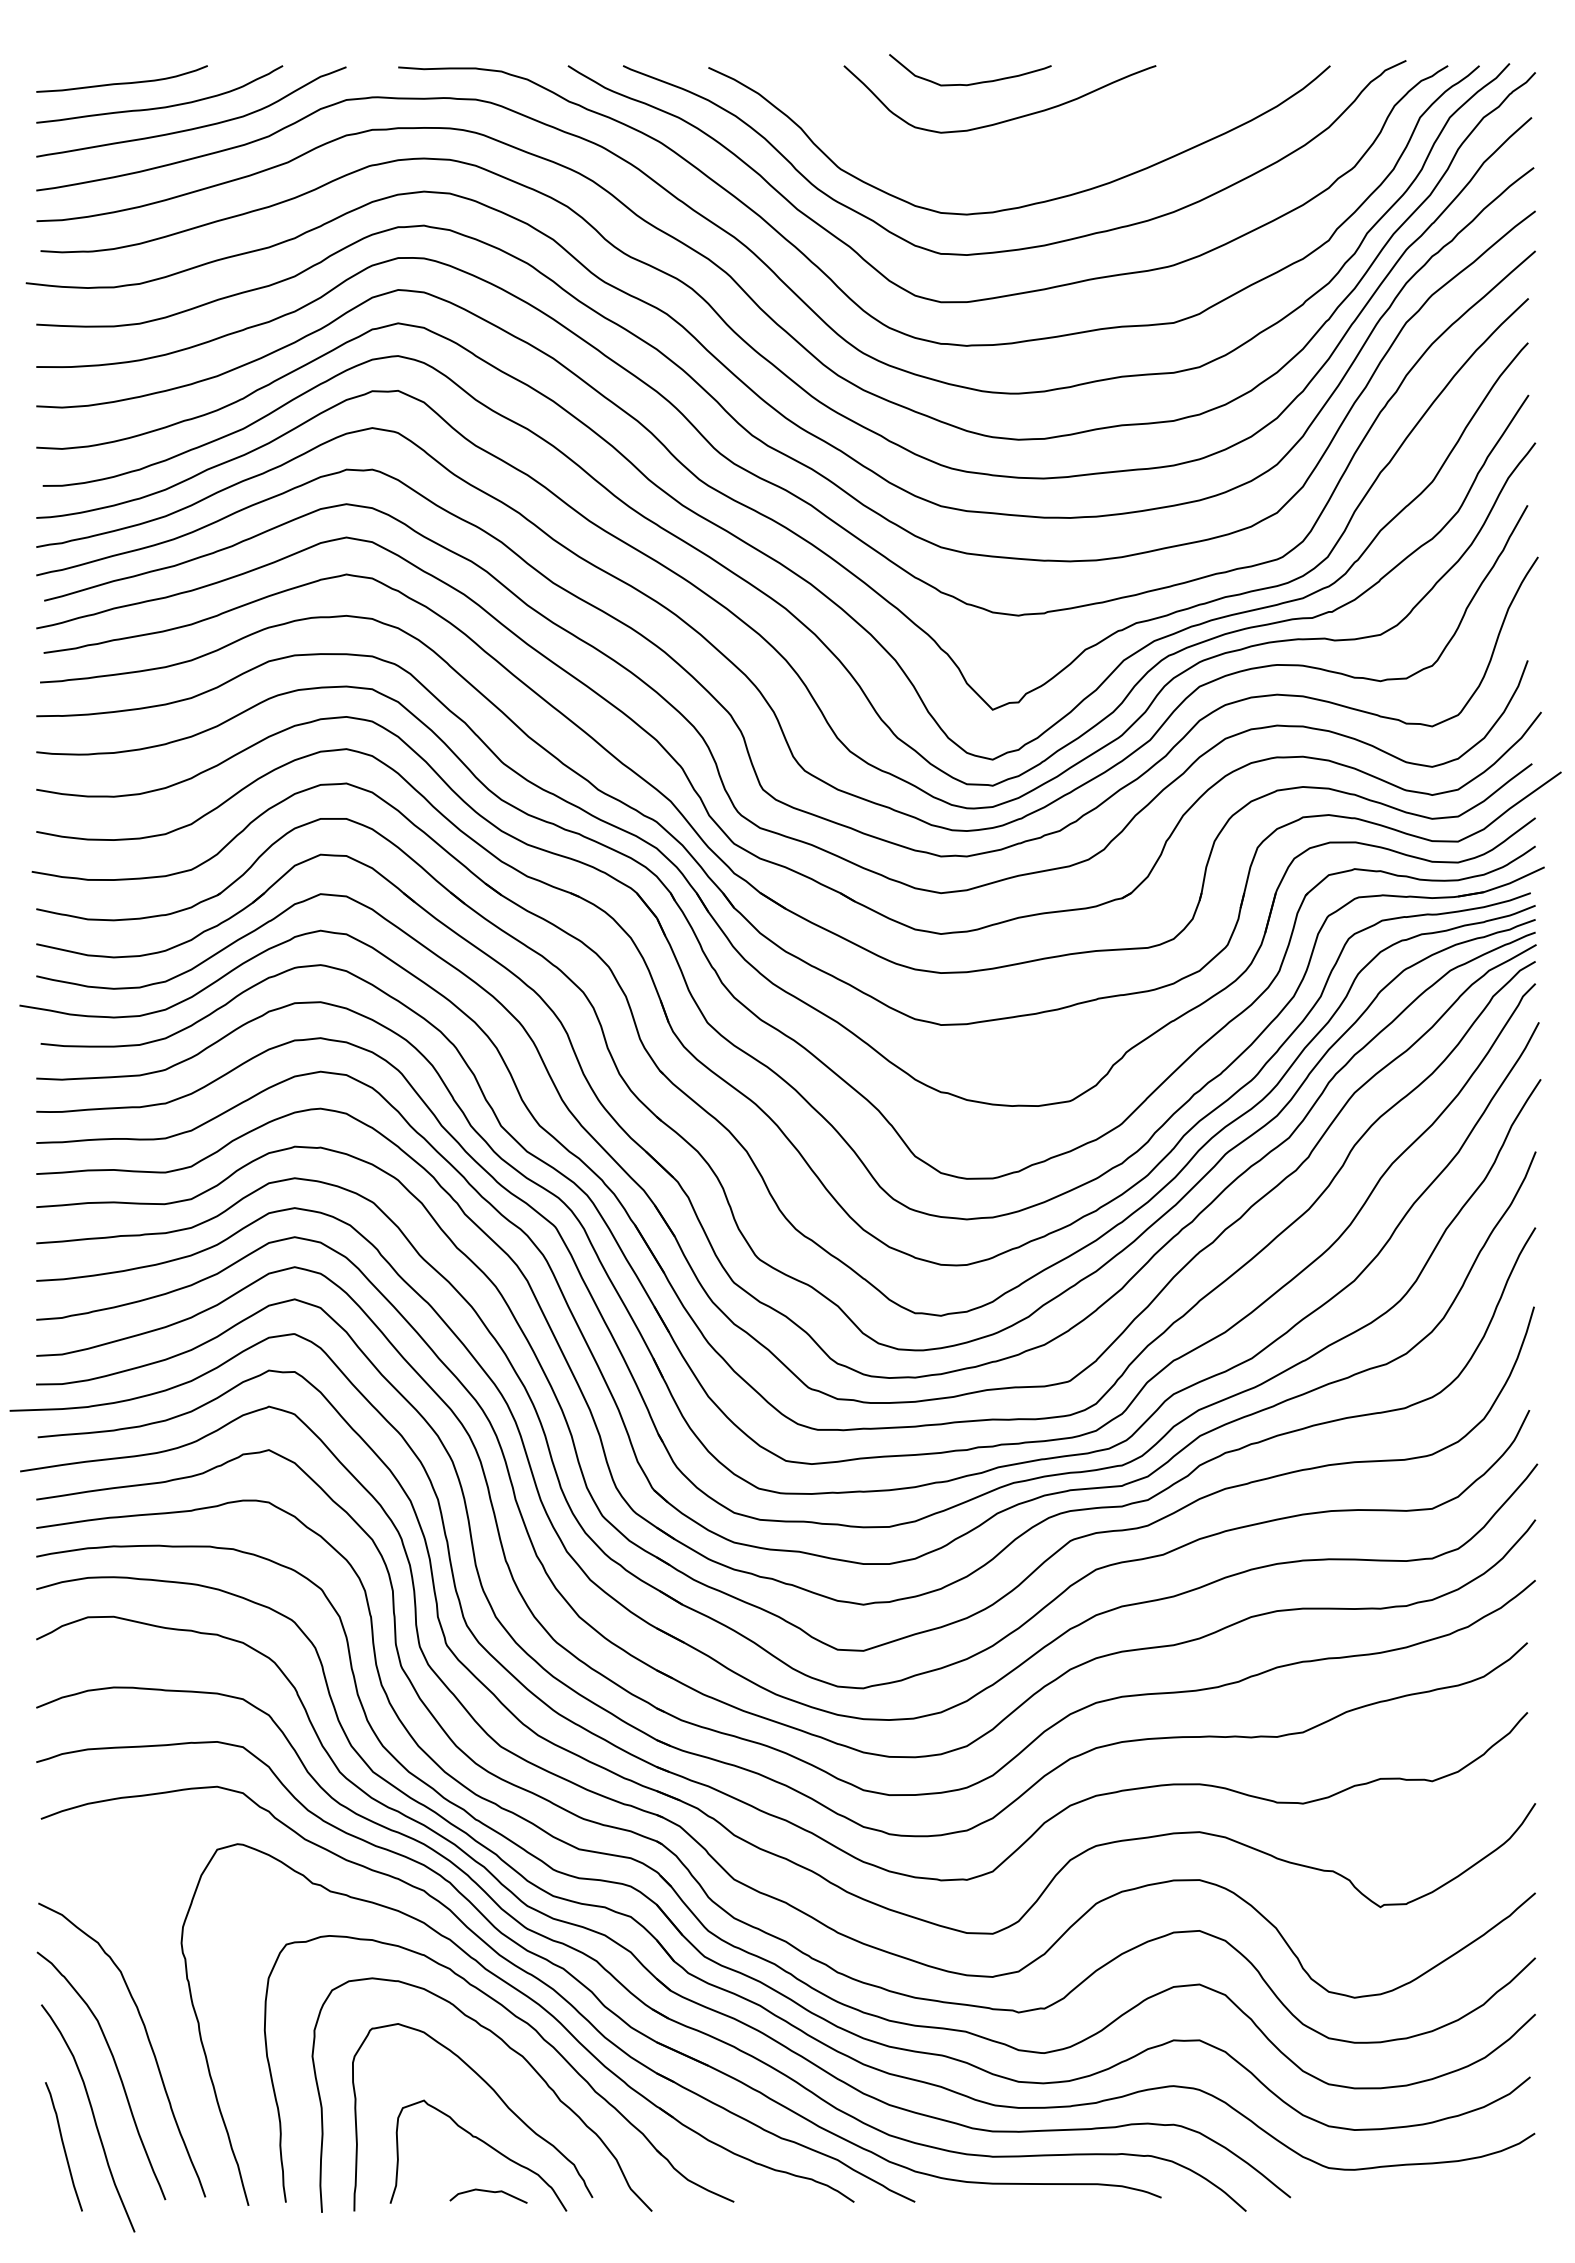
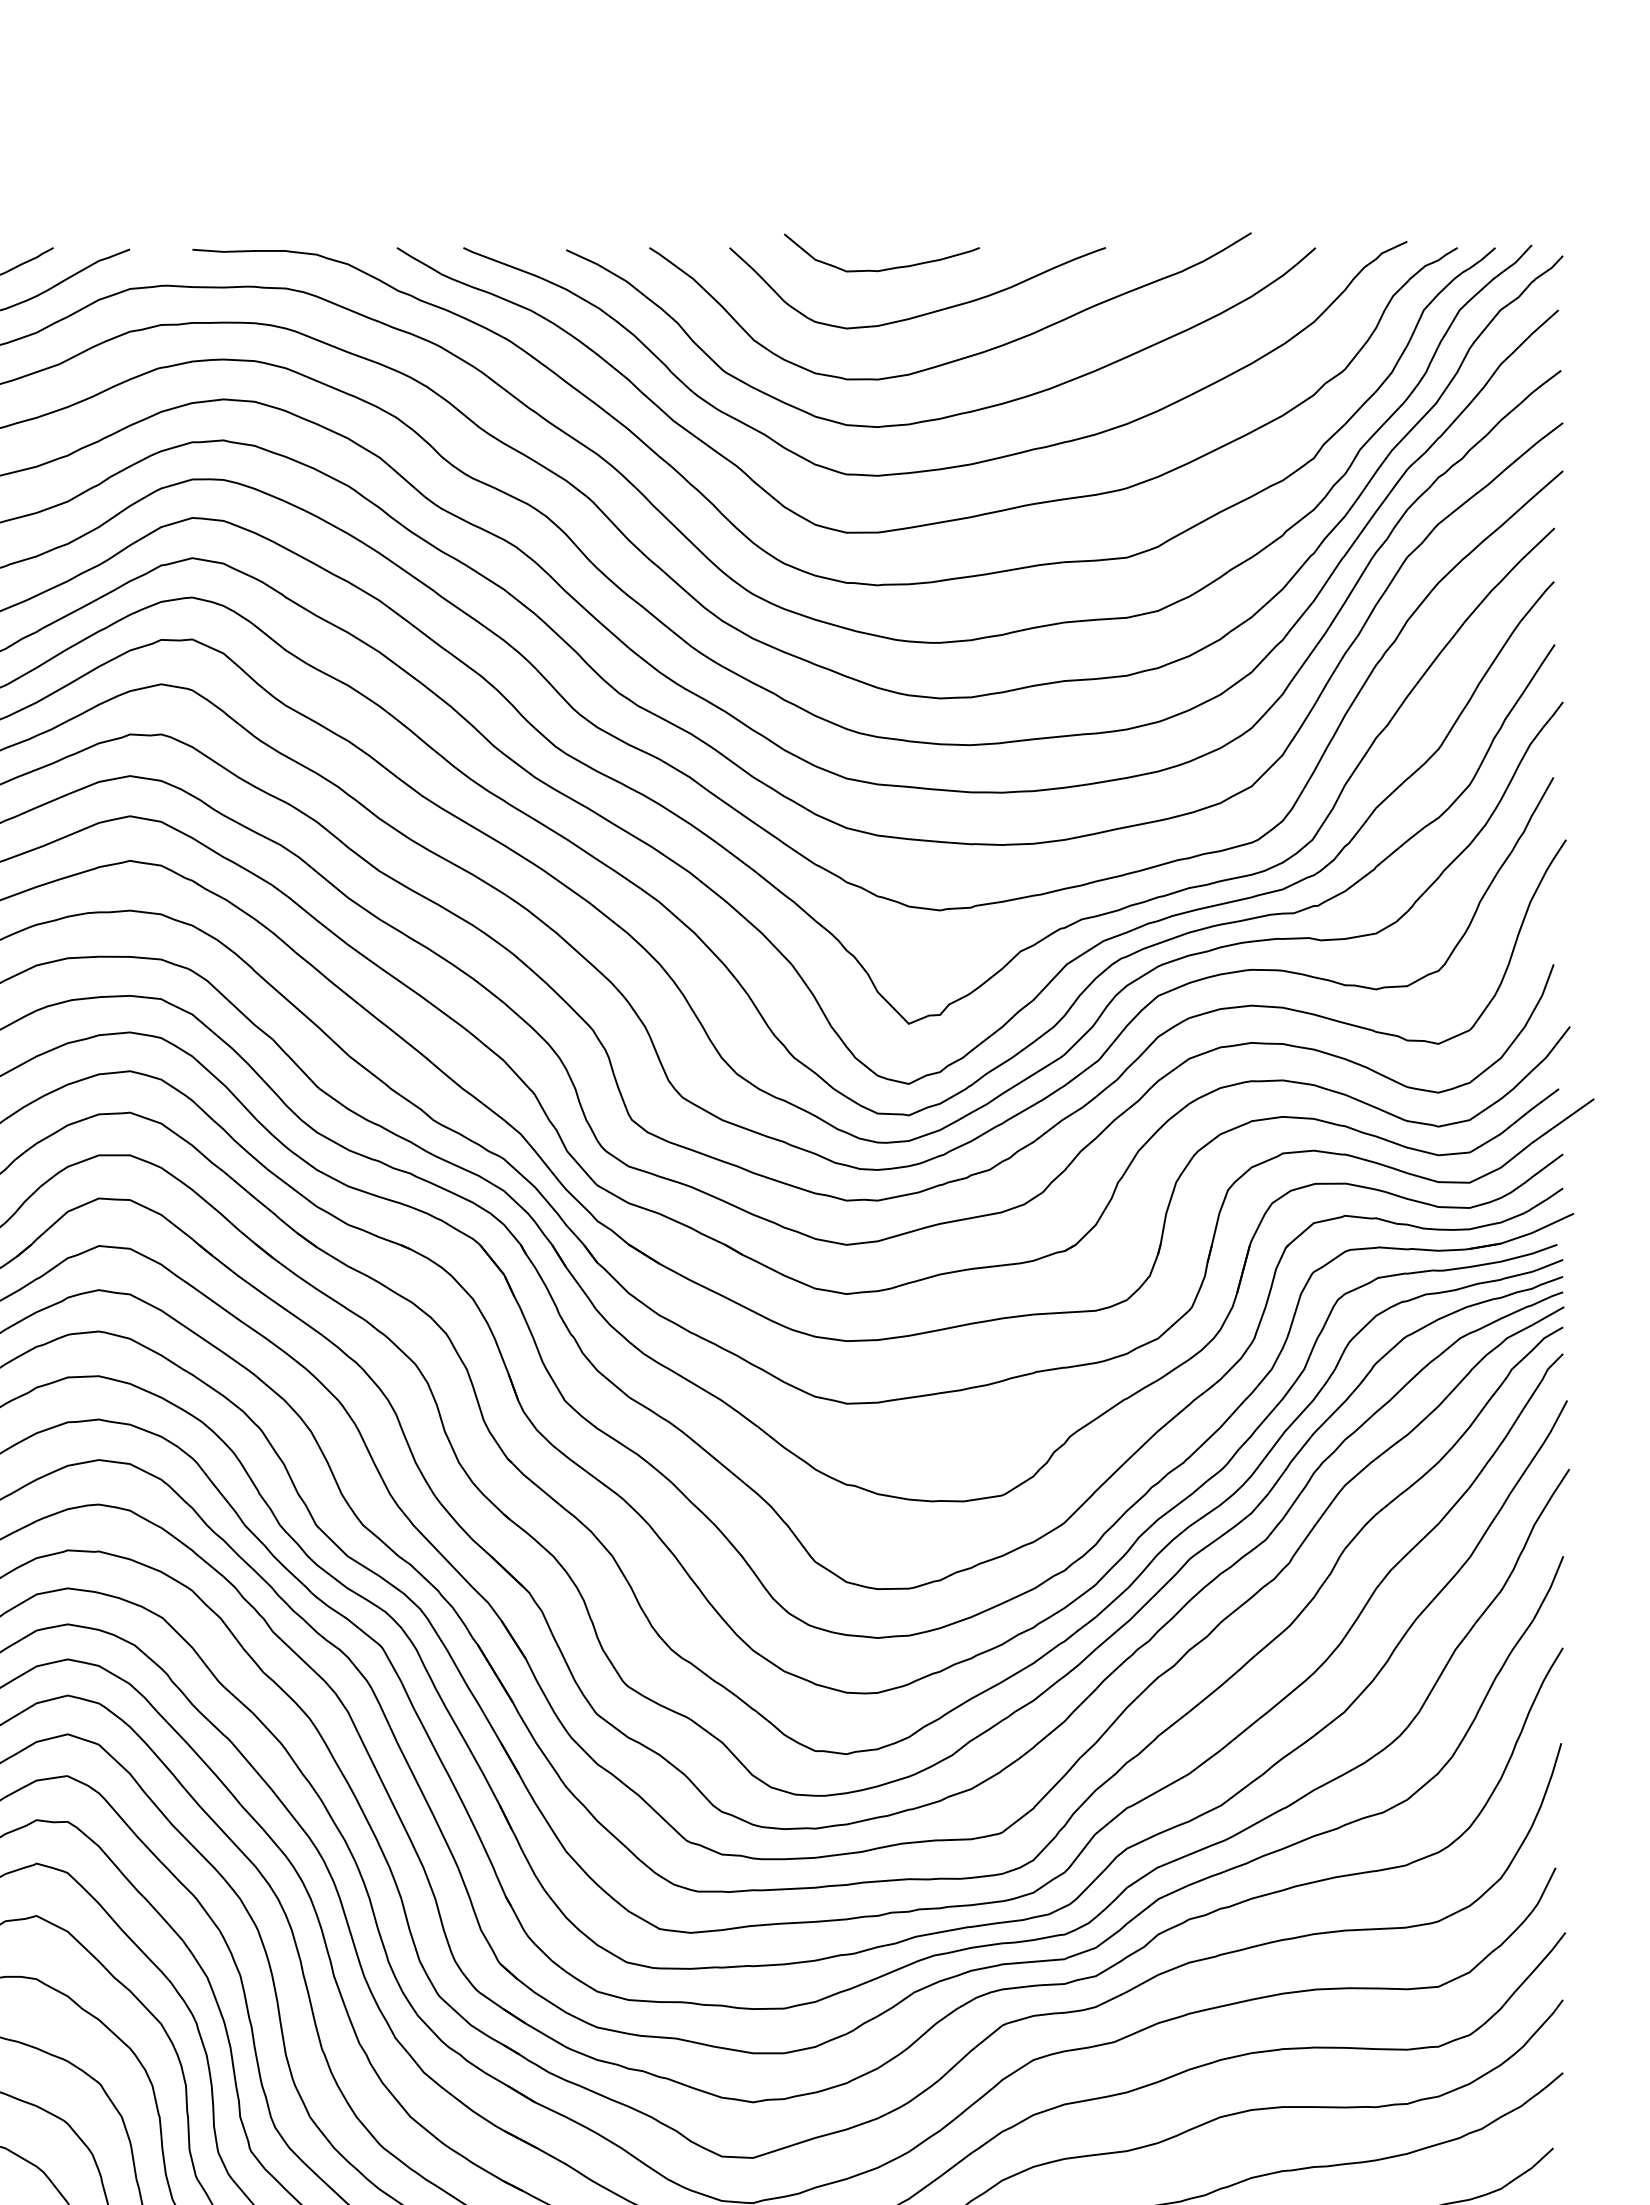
curve: (1040, 155) -> (966, 355), added

